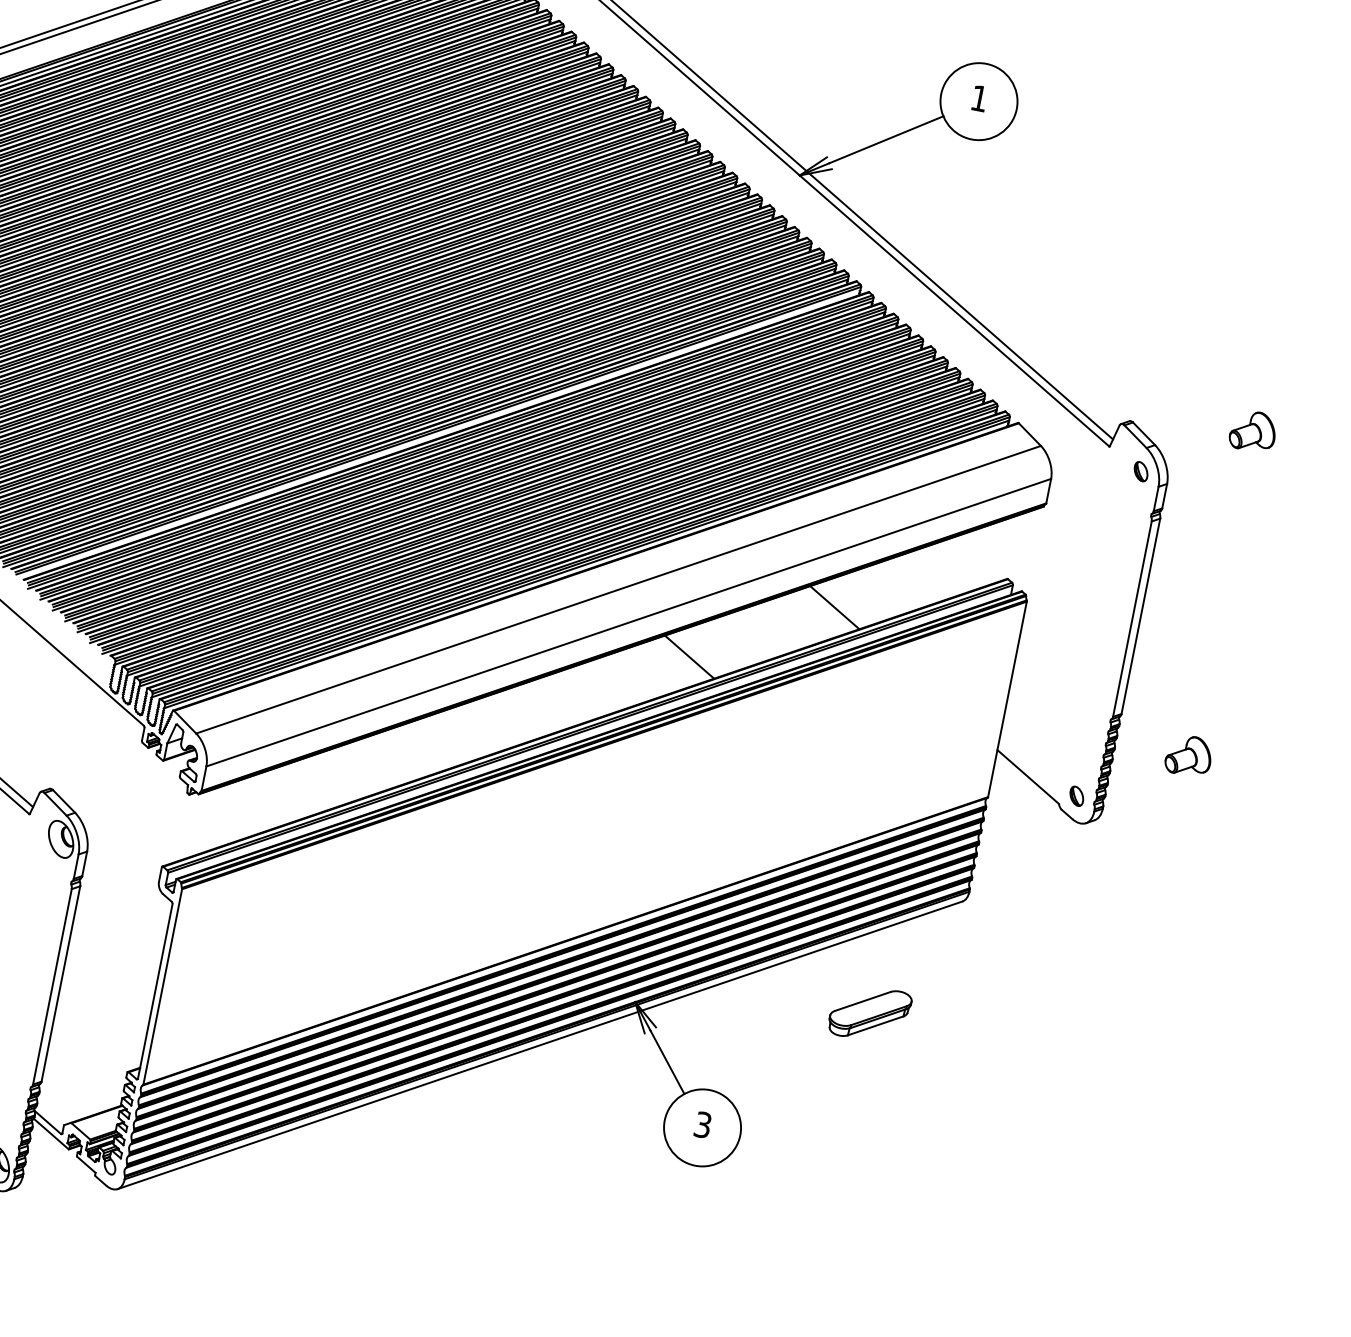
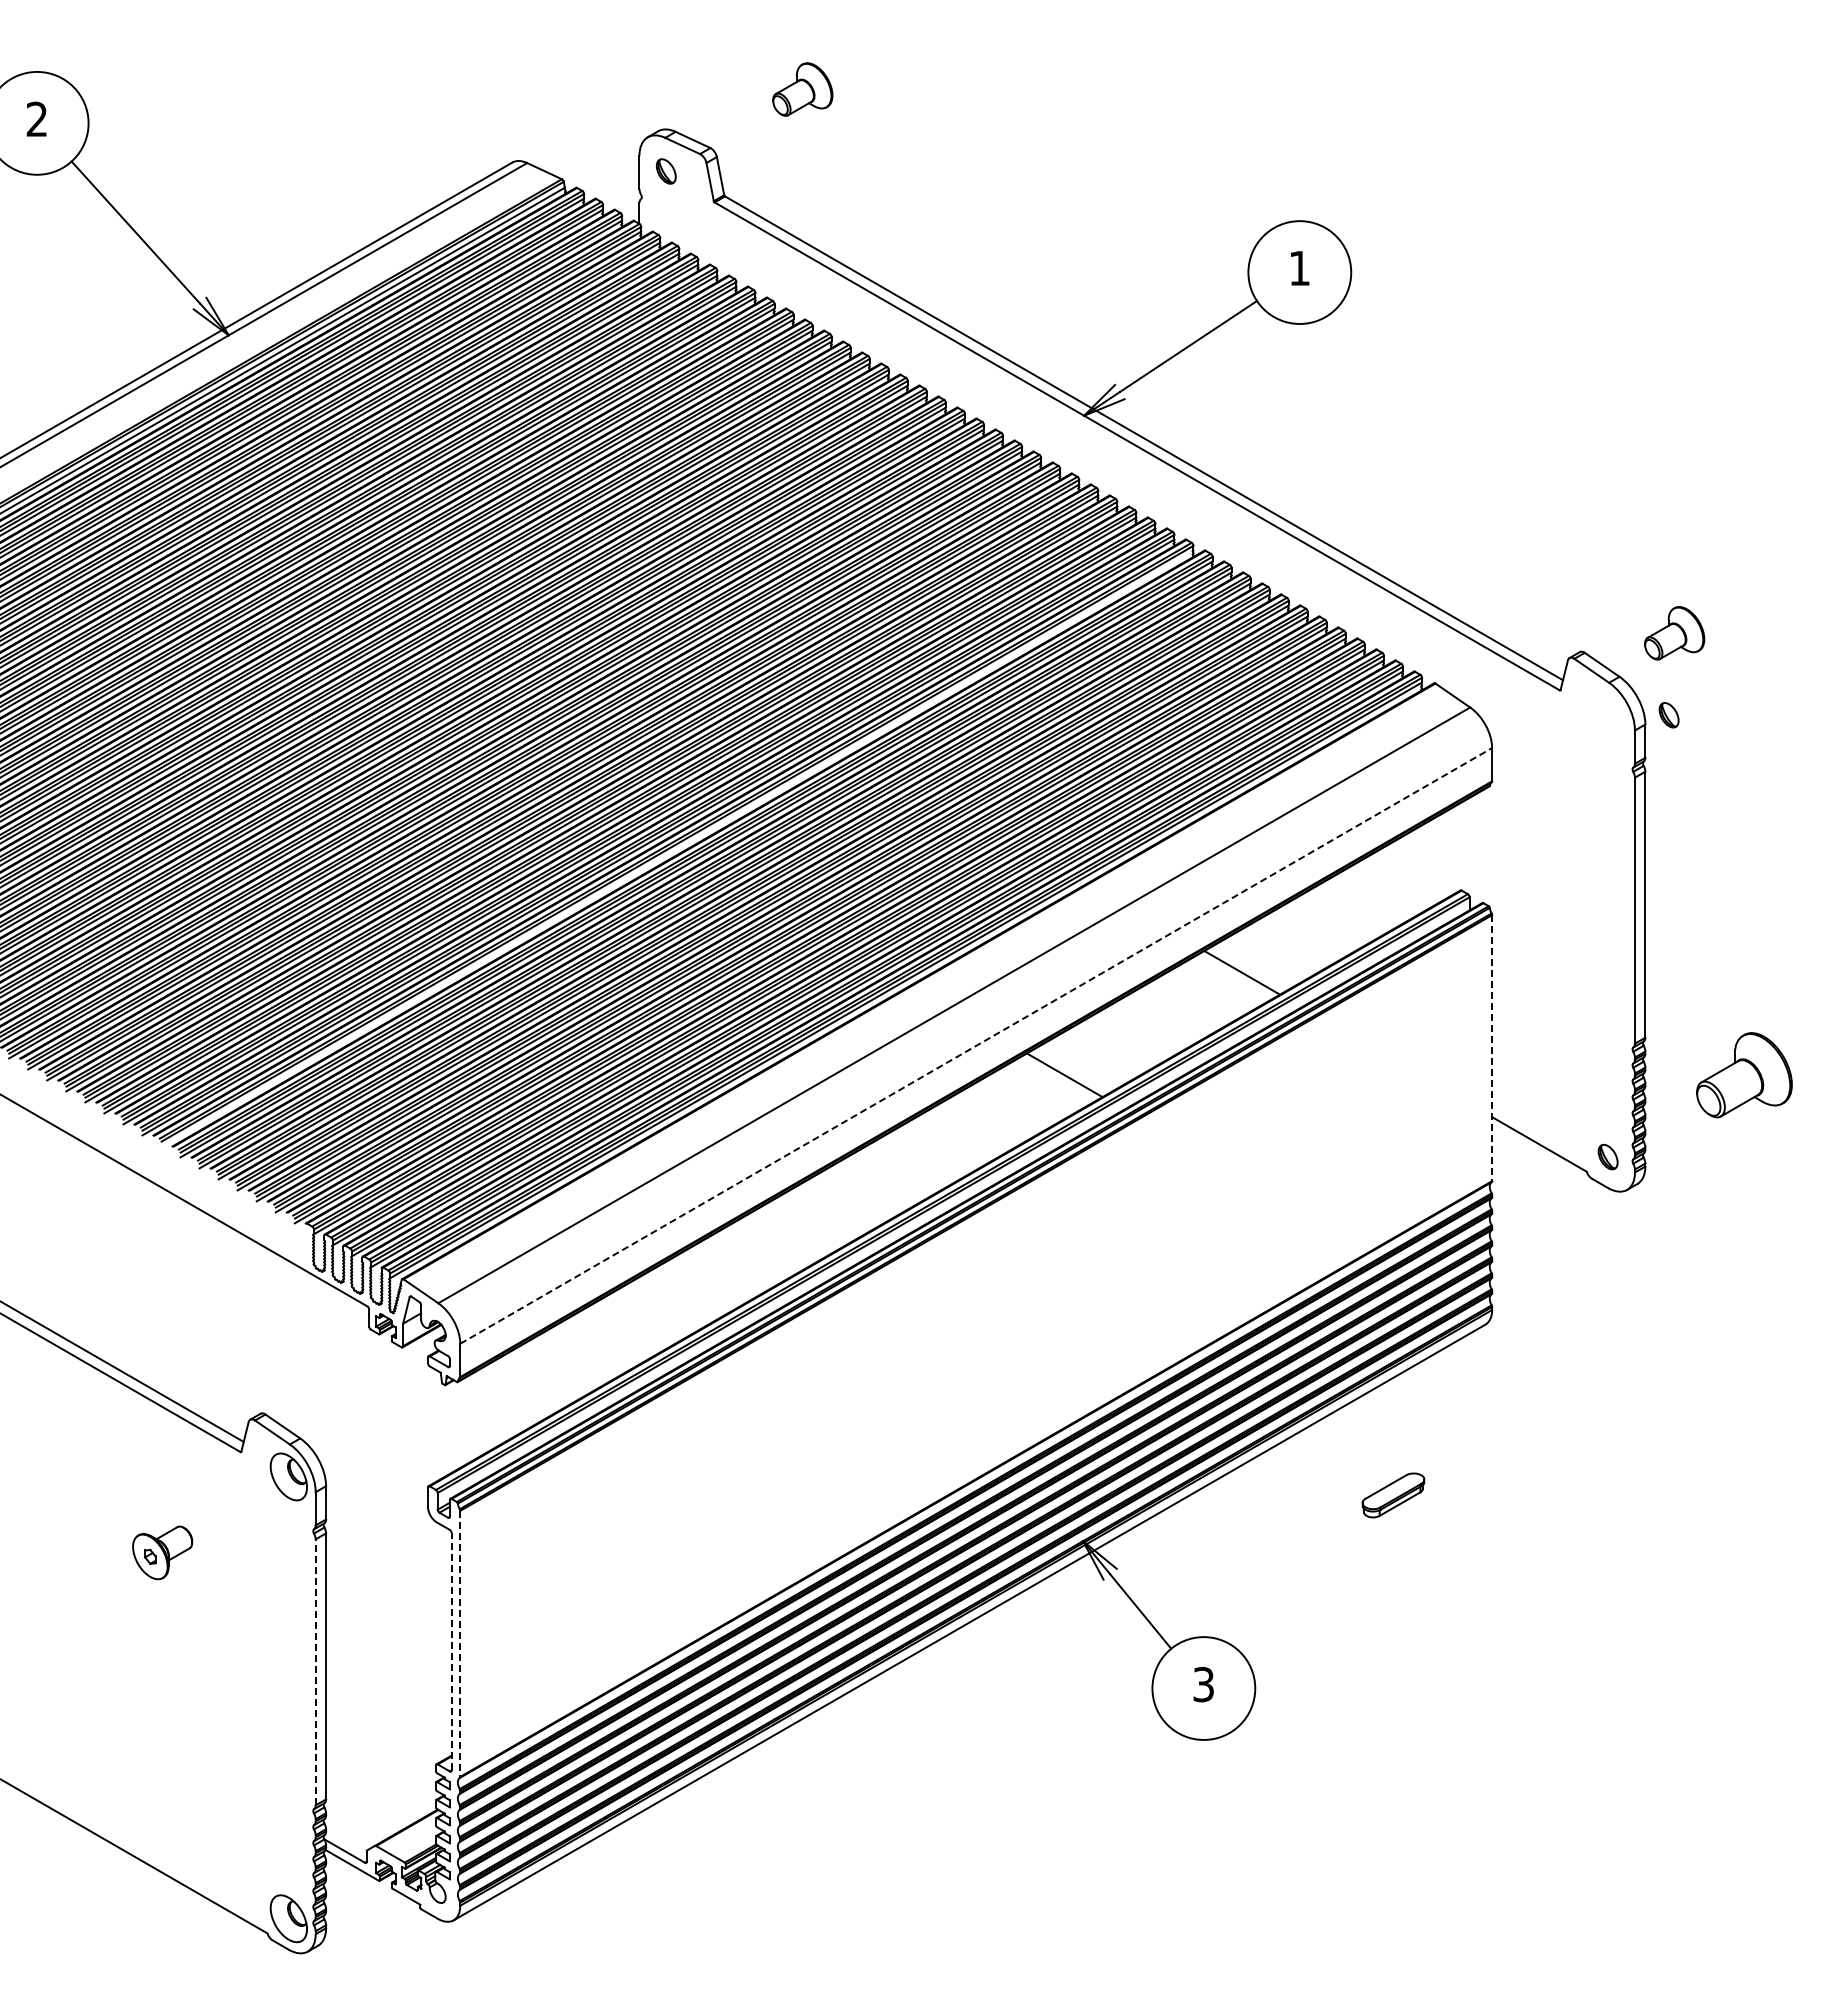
part: (1253, 431) -> (1674, 633), moved
part: (1140, 471) -> (1668, 715), moved
line: (629, 622) -> (976, 1045), solid -> dashed
line: (1007, 699) -> (1492, 1048), solid -> dashed
part: (1189, 755) -> (1744, 1074), size x1.6
line: (52, 986) -> (315, 1671), solid -> dashed
line: (162, 987) -> (460, 1644), solid -> dashed
line: (155, 991) -> (451, 1651), solid -> dashed
part: (869, 1013) -> (1393, 1495), size x0.6

